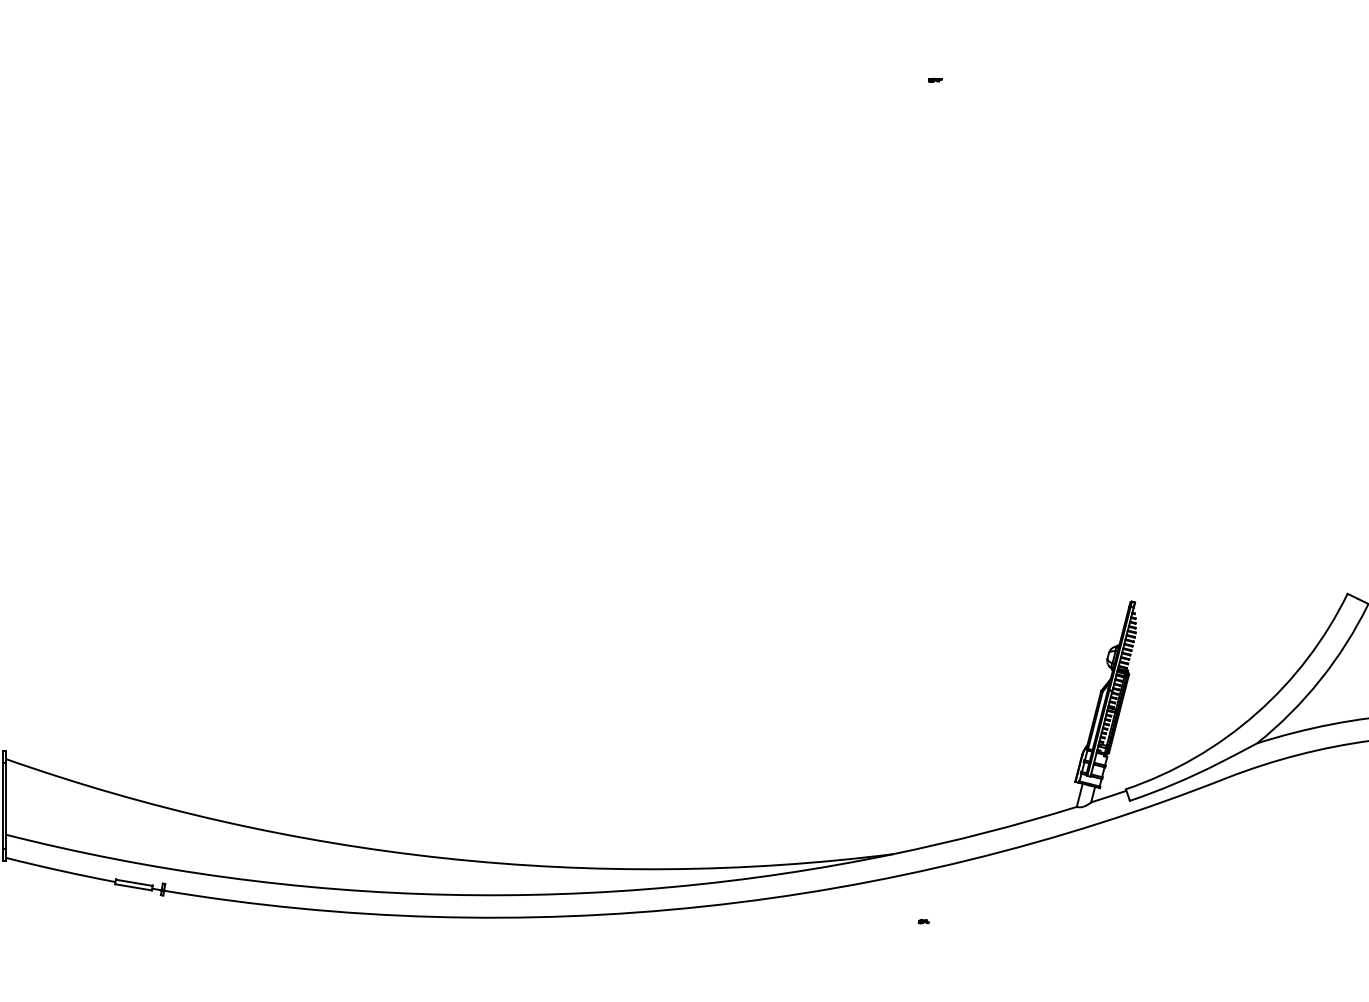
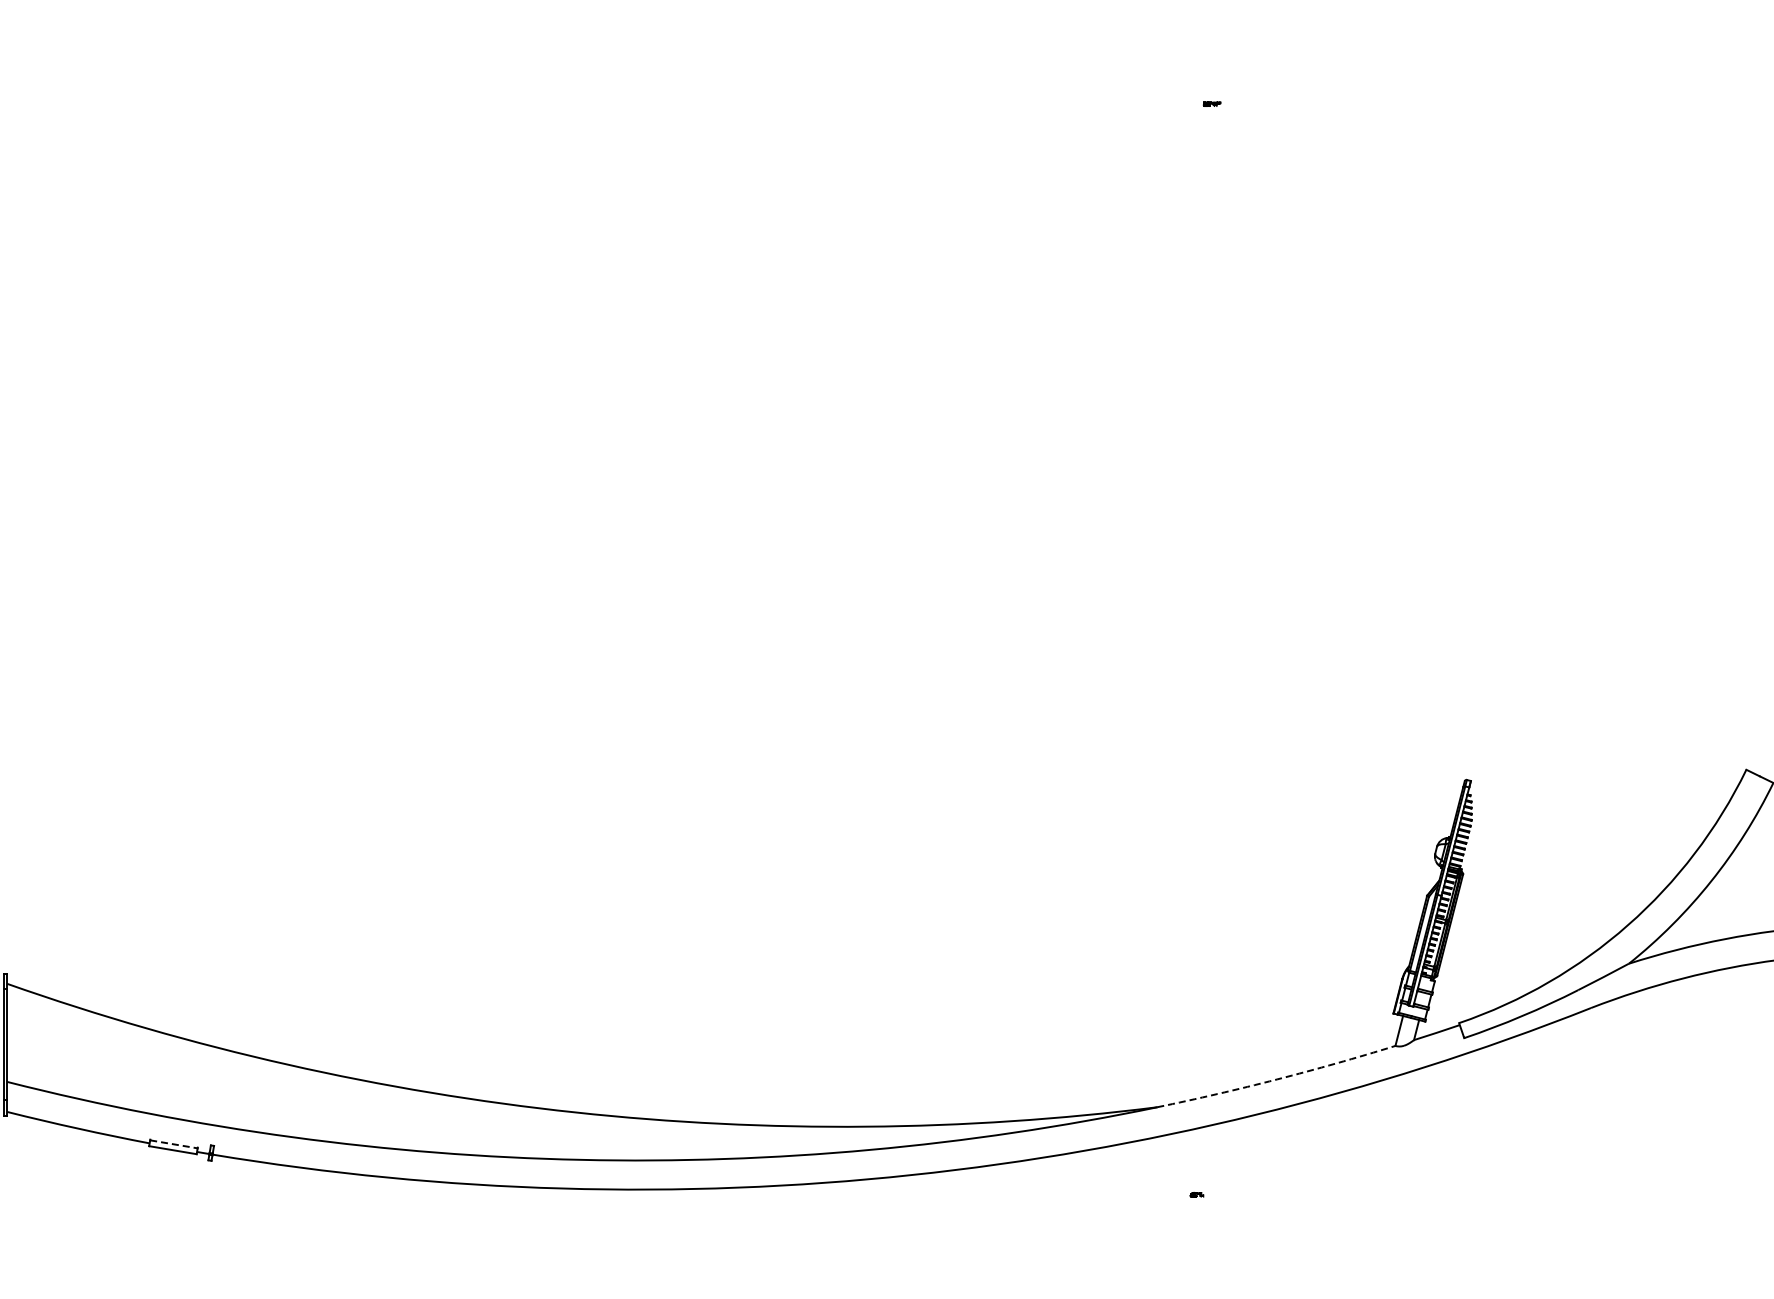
arc: (985, 832) -> (1277, 1079), solid -> dashed
line: (134, 882) -> (174, 1144), solid -> dashed

